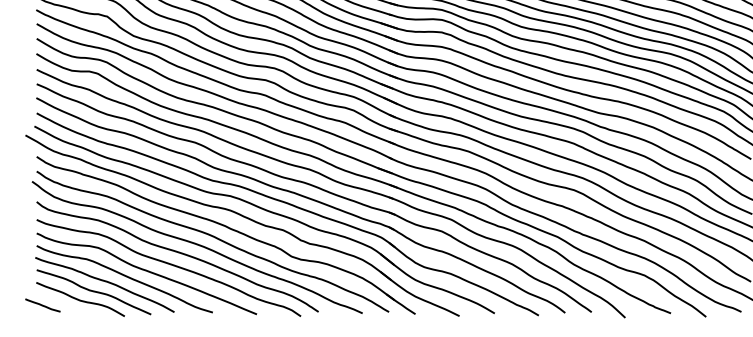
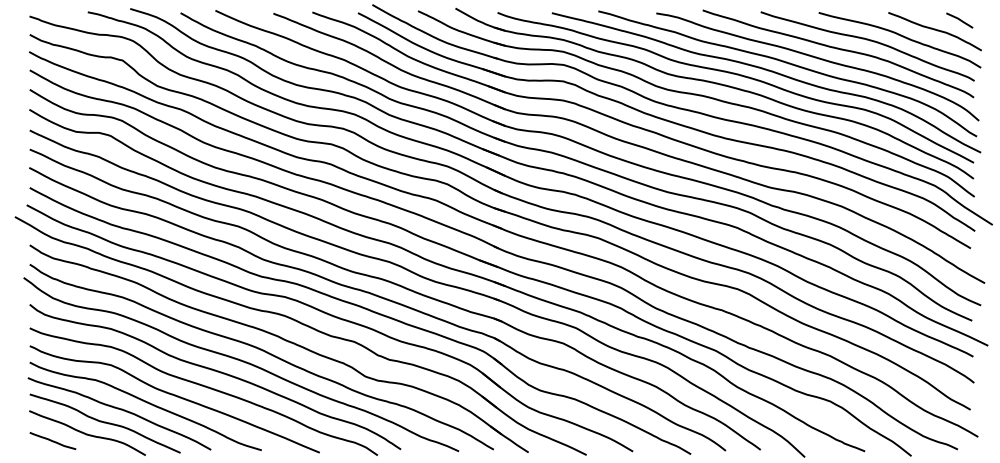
line: (42, 305) -> (52, 441), moved

